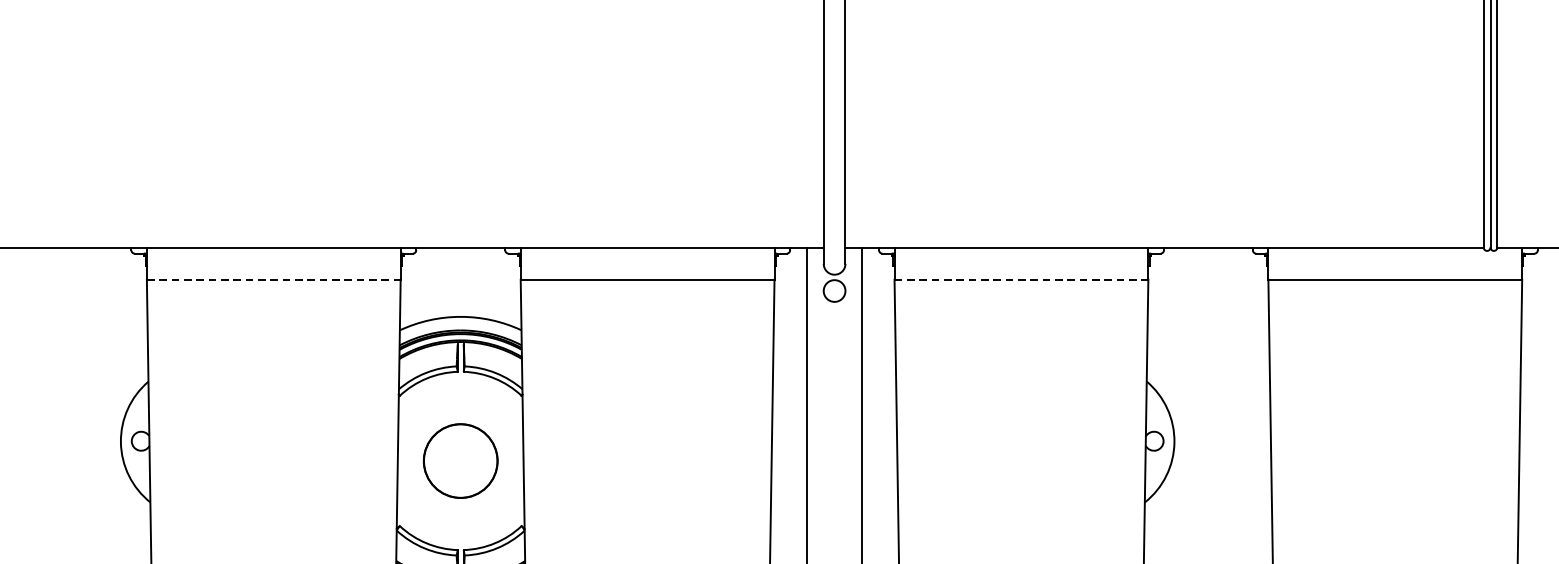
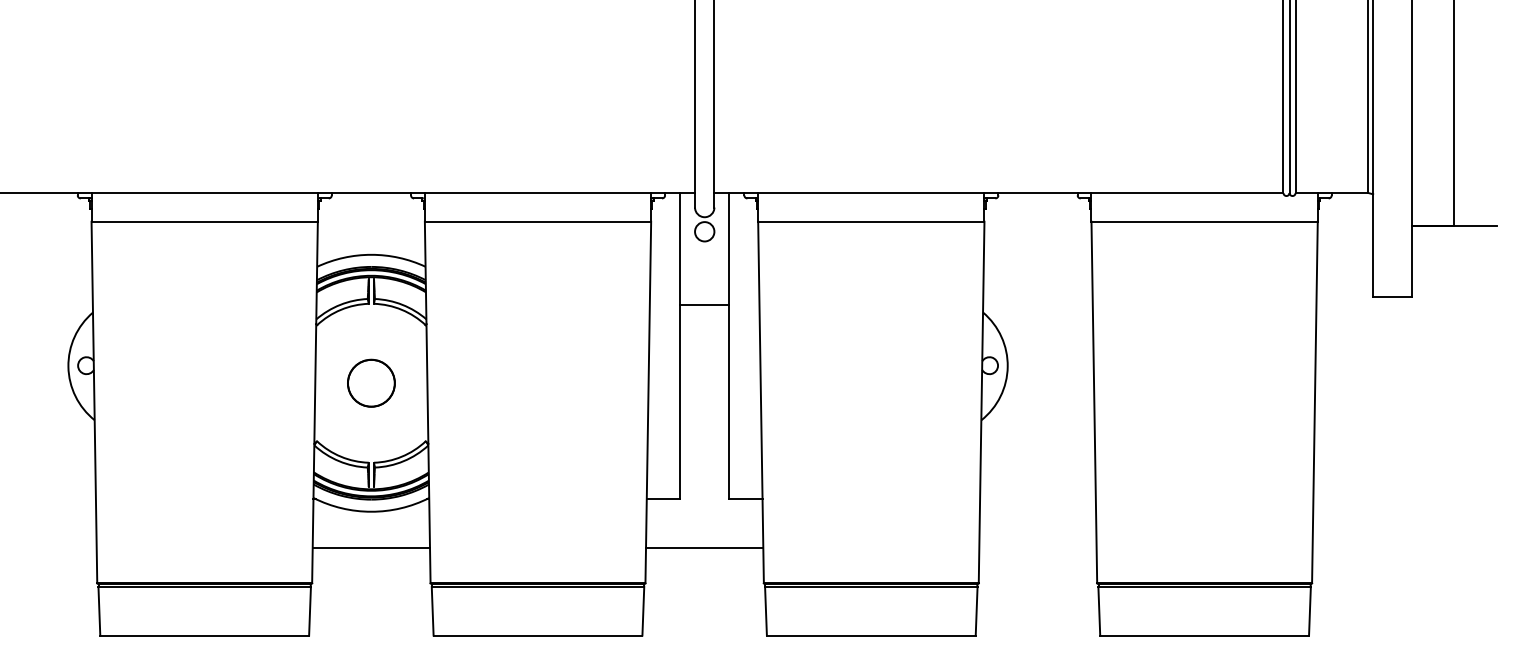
line: (274, 279) -> (205, 221), dashed -> solid
line: (1021, 279) -> (871, 221), dashed -> solid
line: (834, 373) -> (704, 305), added
circle: (460, 460) -> (371, 382), size x0.71

